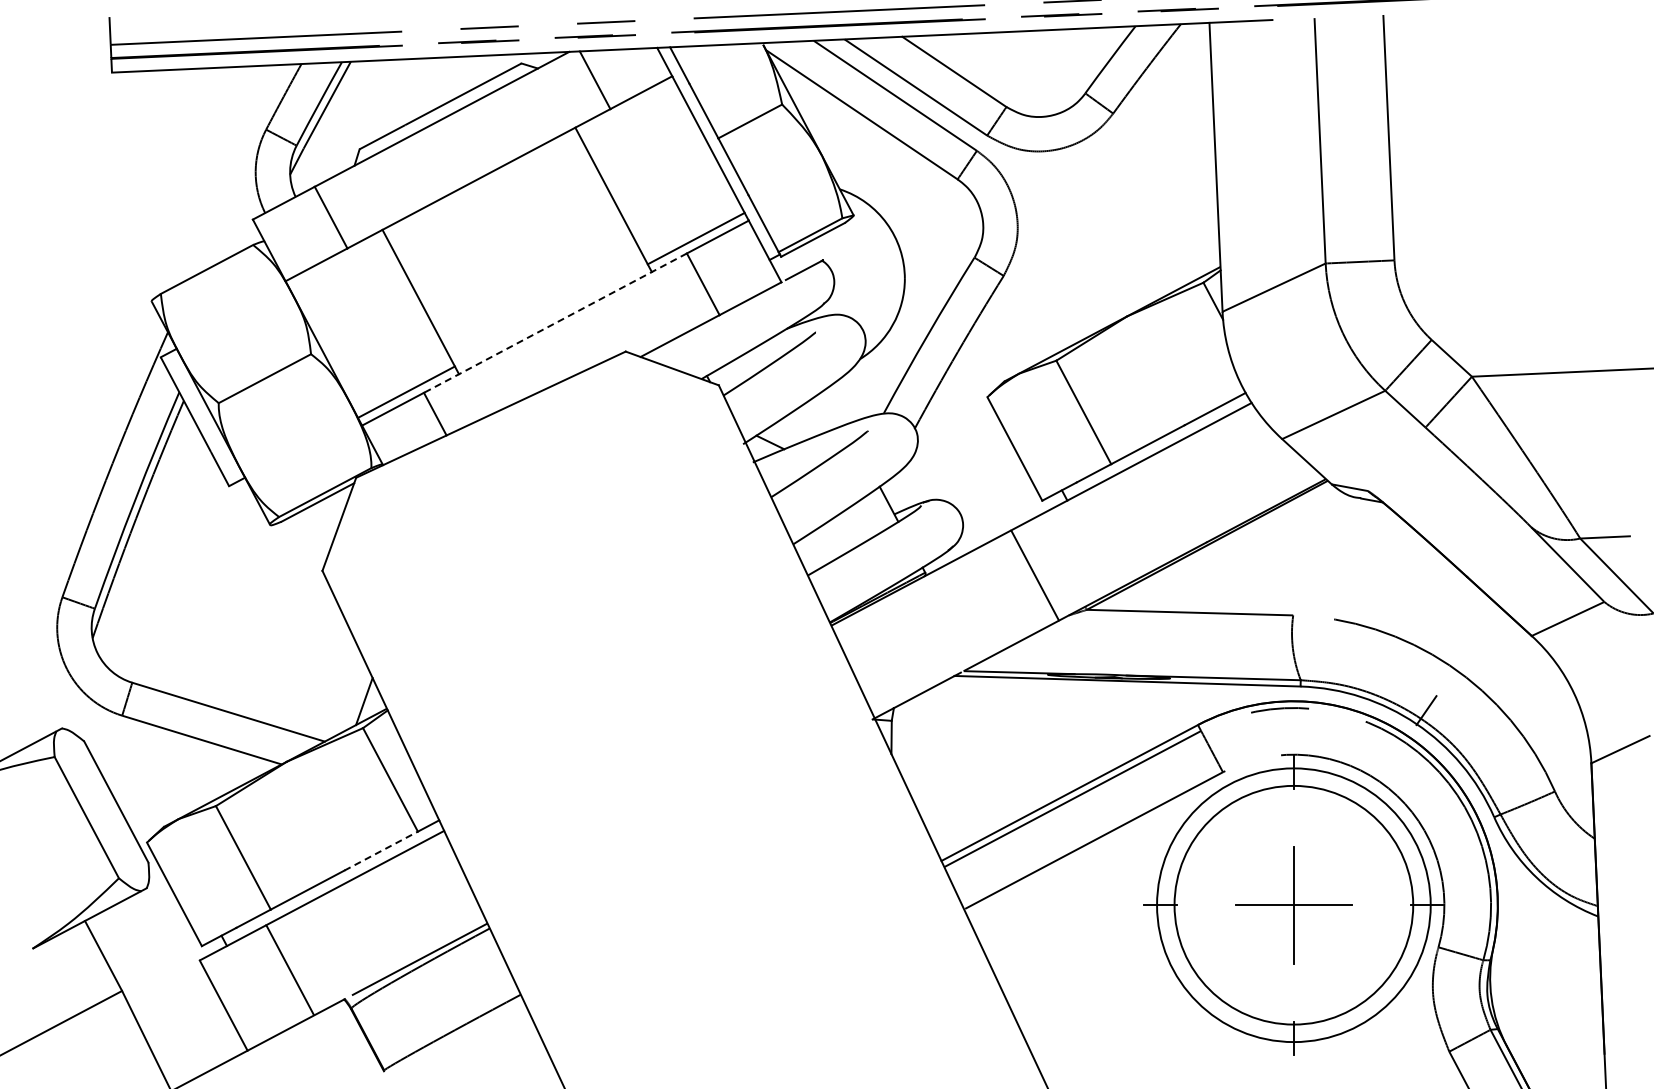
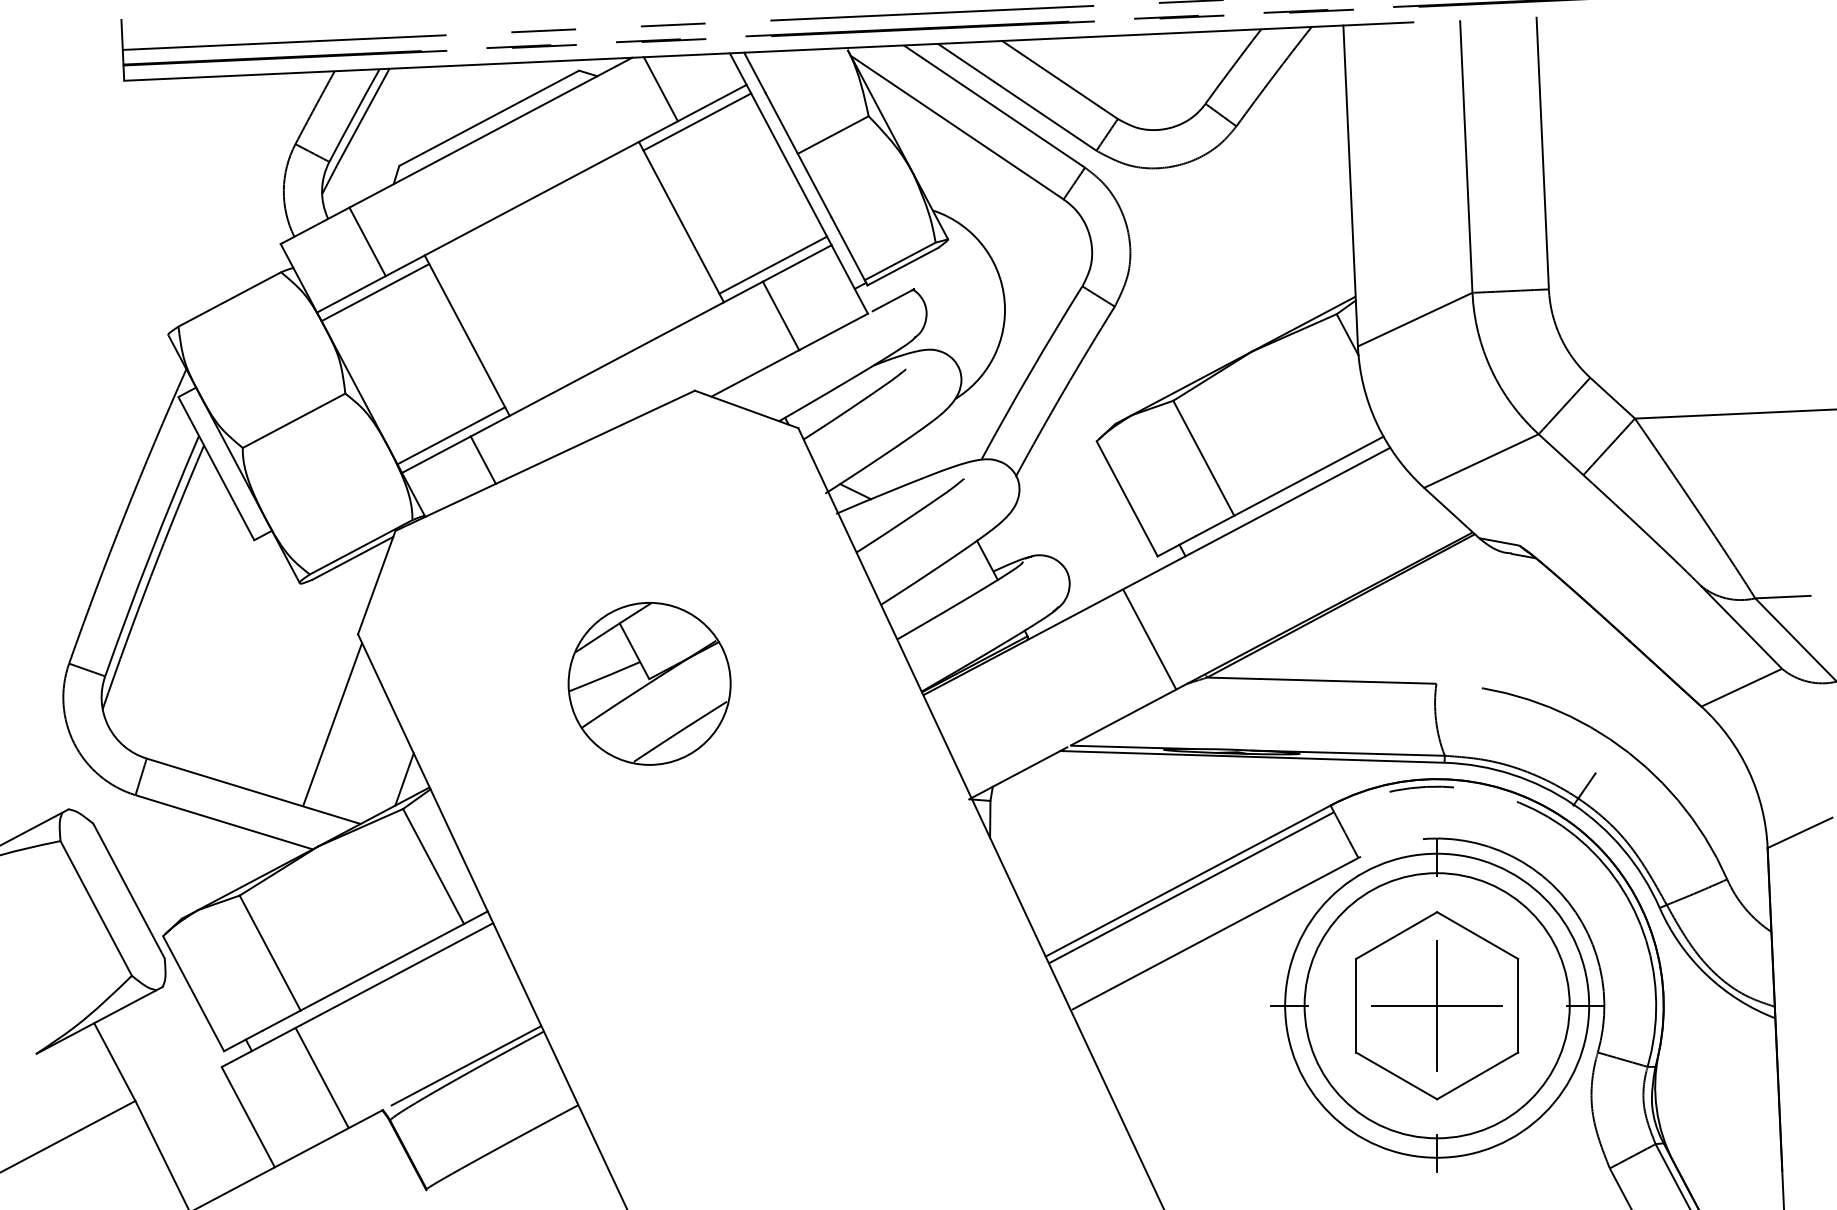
line: (627, 109) -> (696, 121), added
line: (337, 262) -> (374, 291), added
line: (555, 323) -> (616, 359), dashed -> solid
part: (584, 615) -> (649, 683), added
line: (299, 651) -> (332, 723), added
line: (381, 851) -> (423, 946), dashed -> solid
part: (1293, 905) -> (1436, 1006), added

